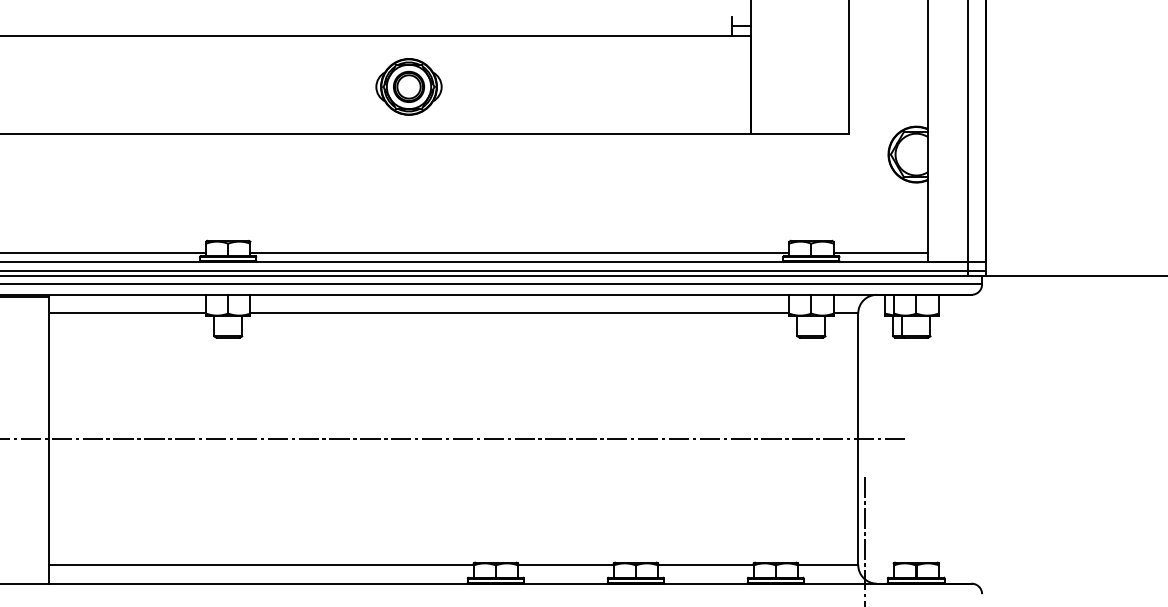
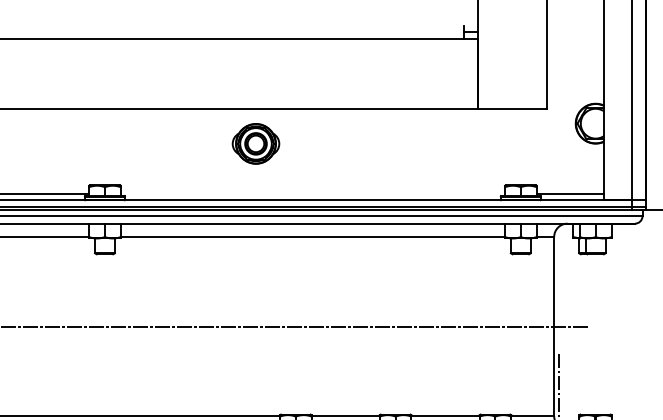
part: (408, 86) -> (255, 143), moved
line: (519, 252) -> (312, 193), removed

